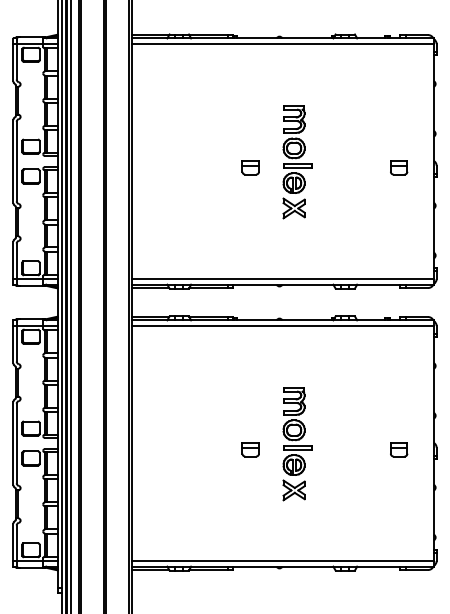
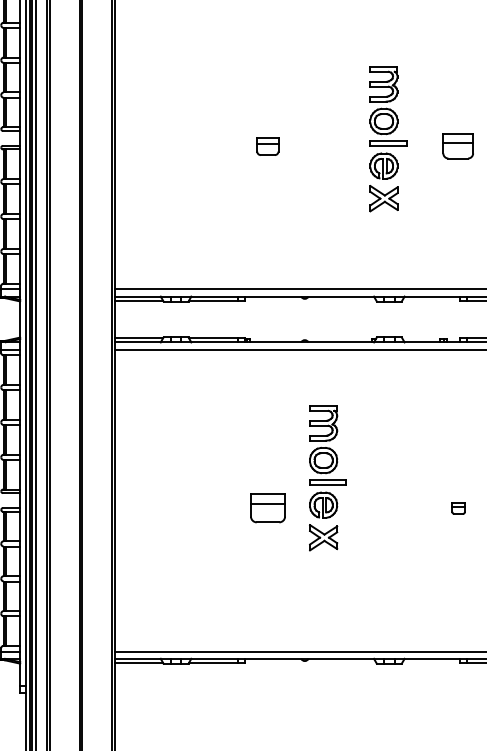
part: (297, 162) -> (388, 139), moved
part: (399, 167) -> (458, 146), size x1.4
part: (297, 444) -> (327, 478), moved
part: (250, 449) -> (267, 508), size x1.6
part: (399, 449) -> (458, 508), size x0.6

